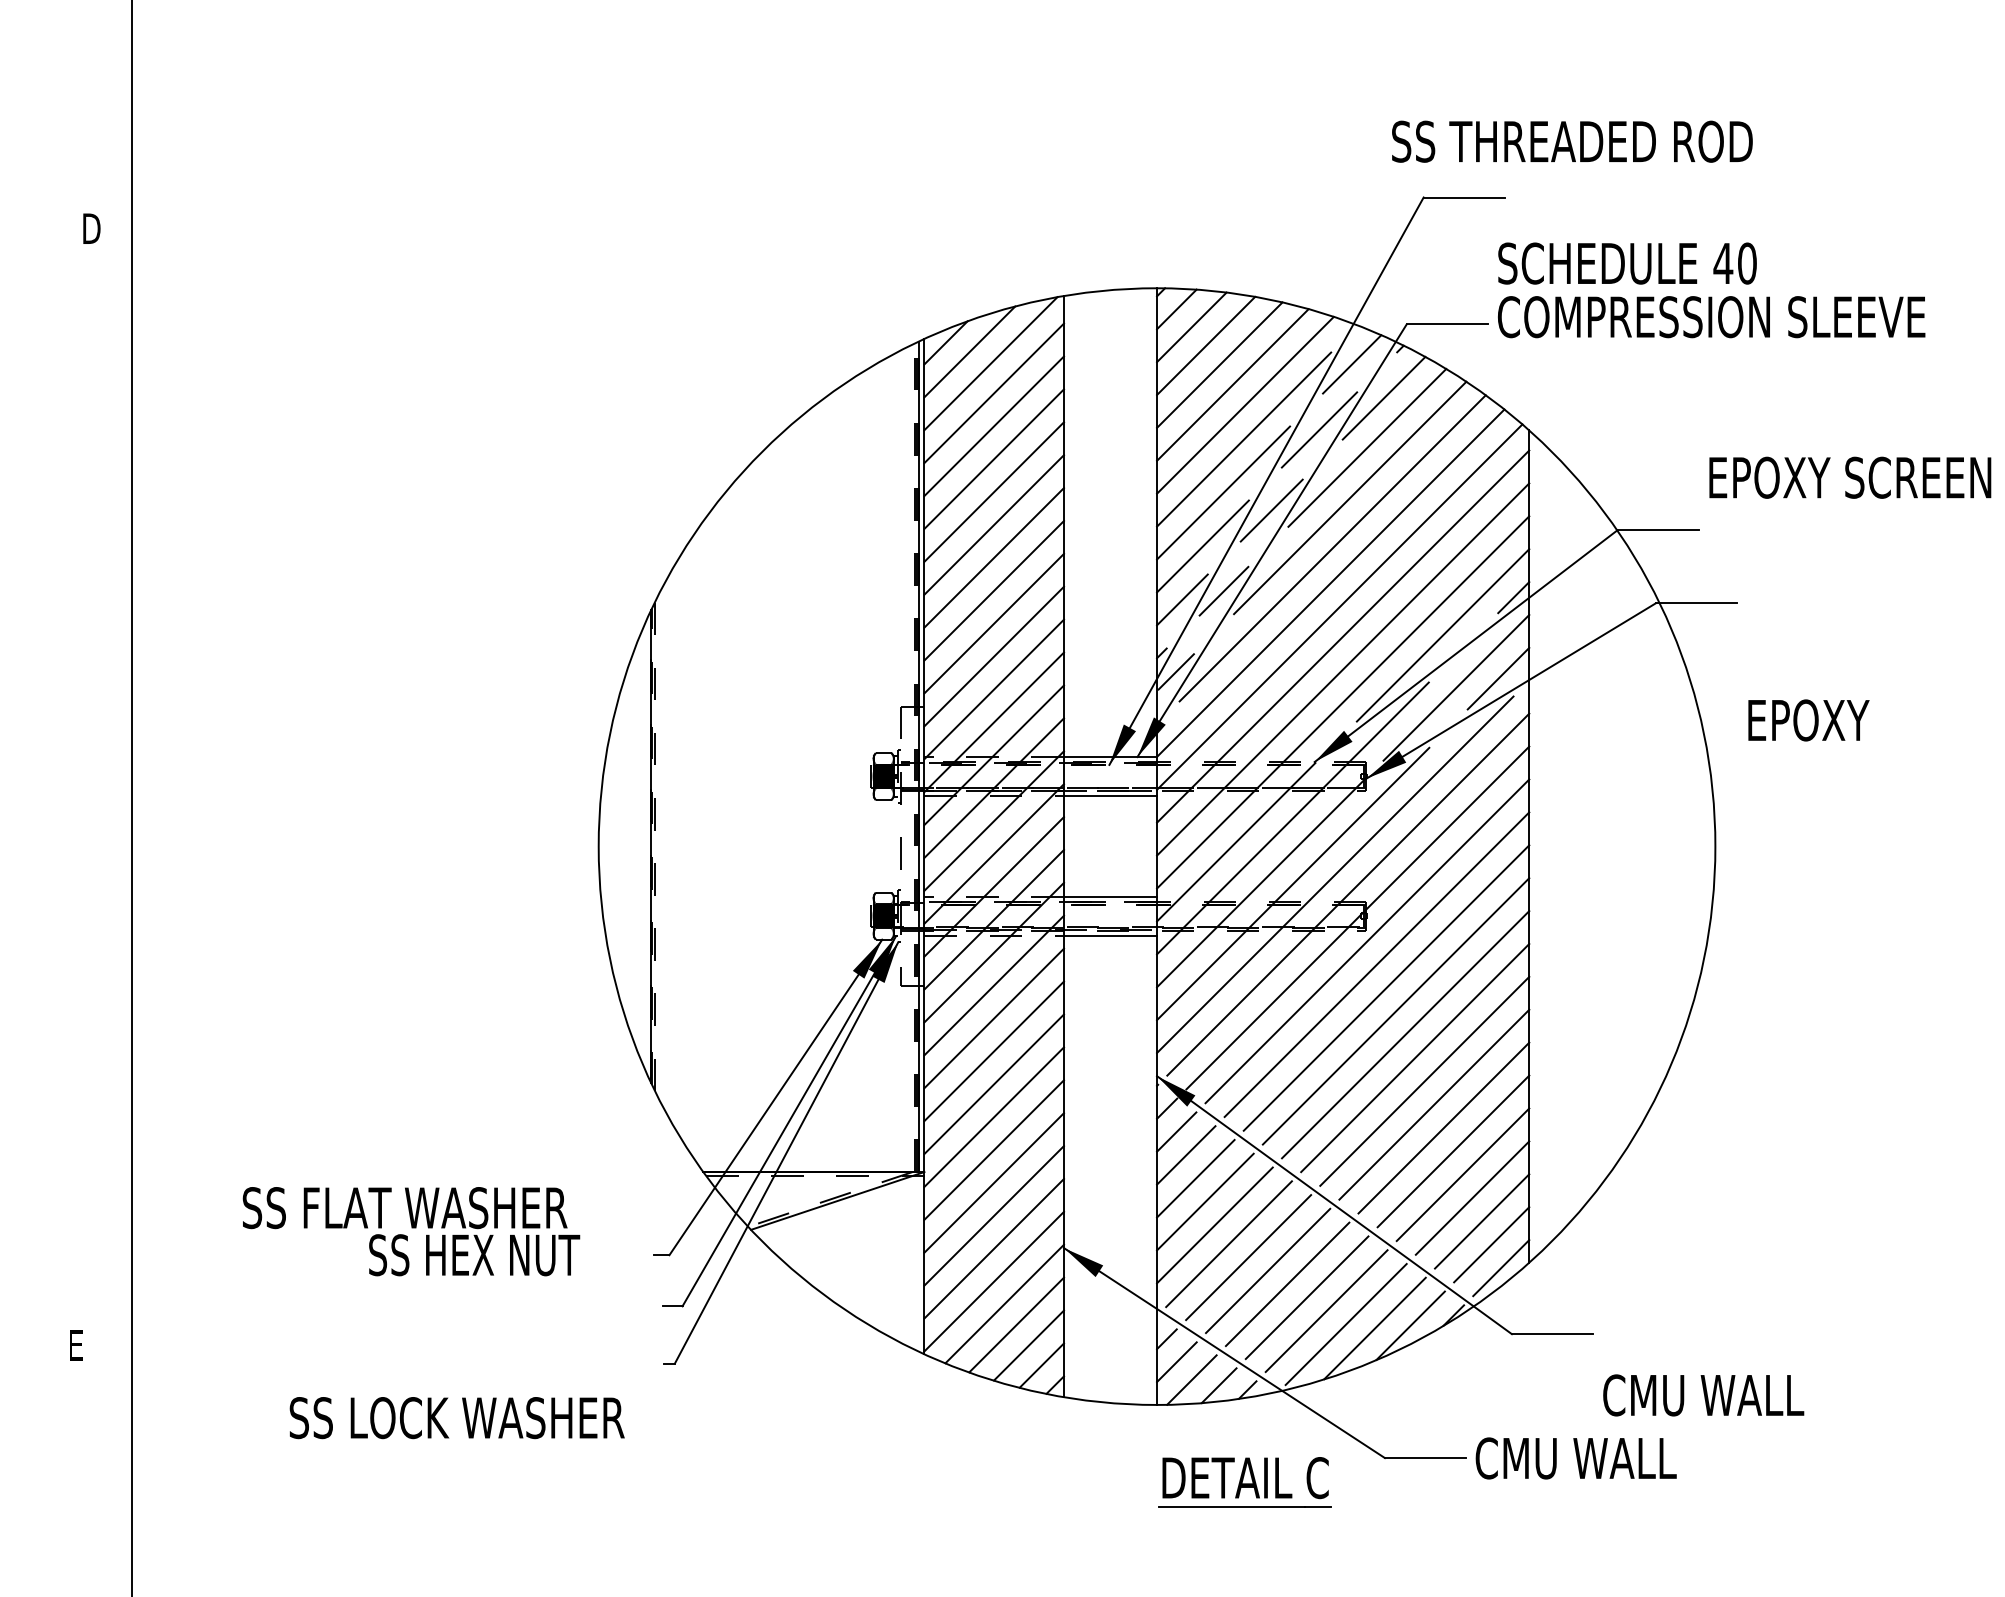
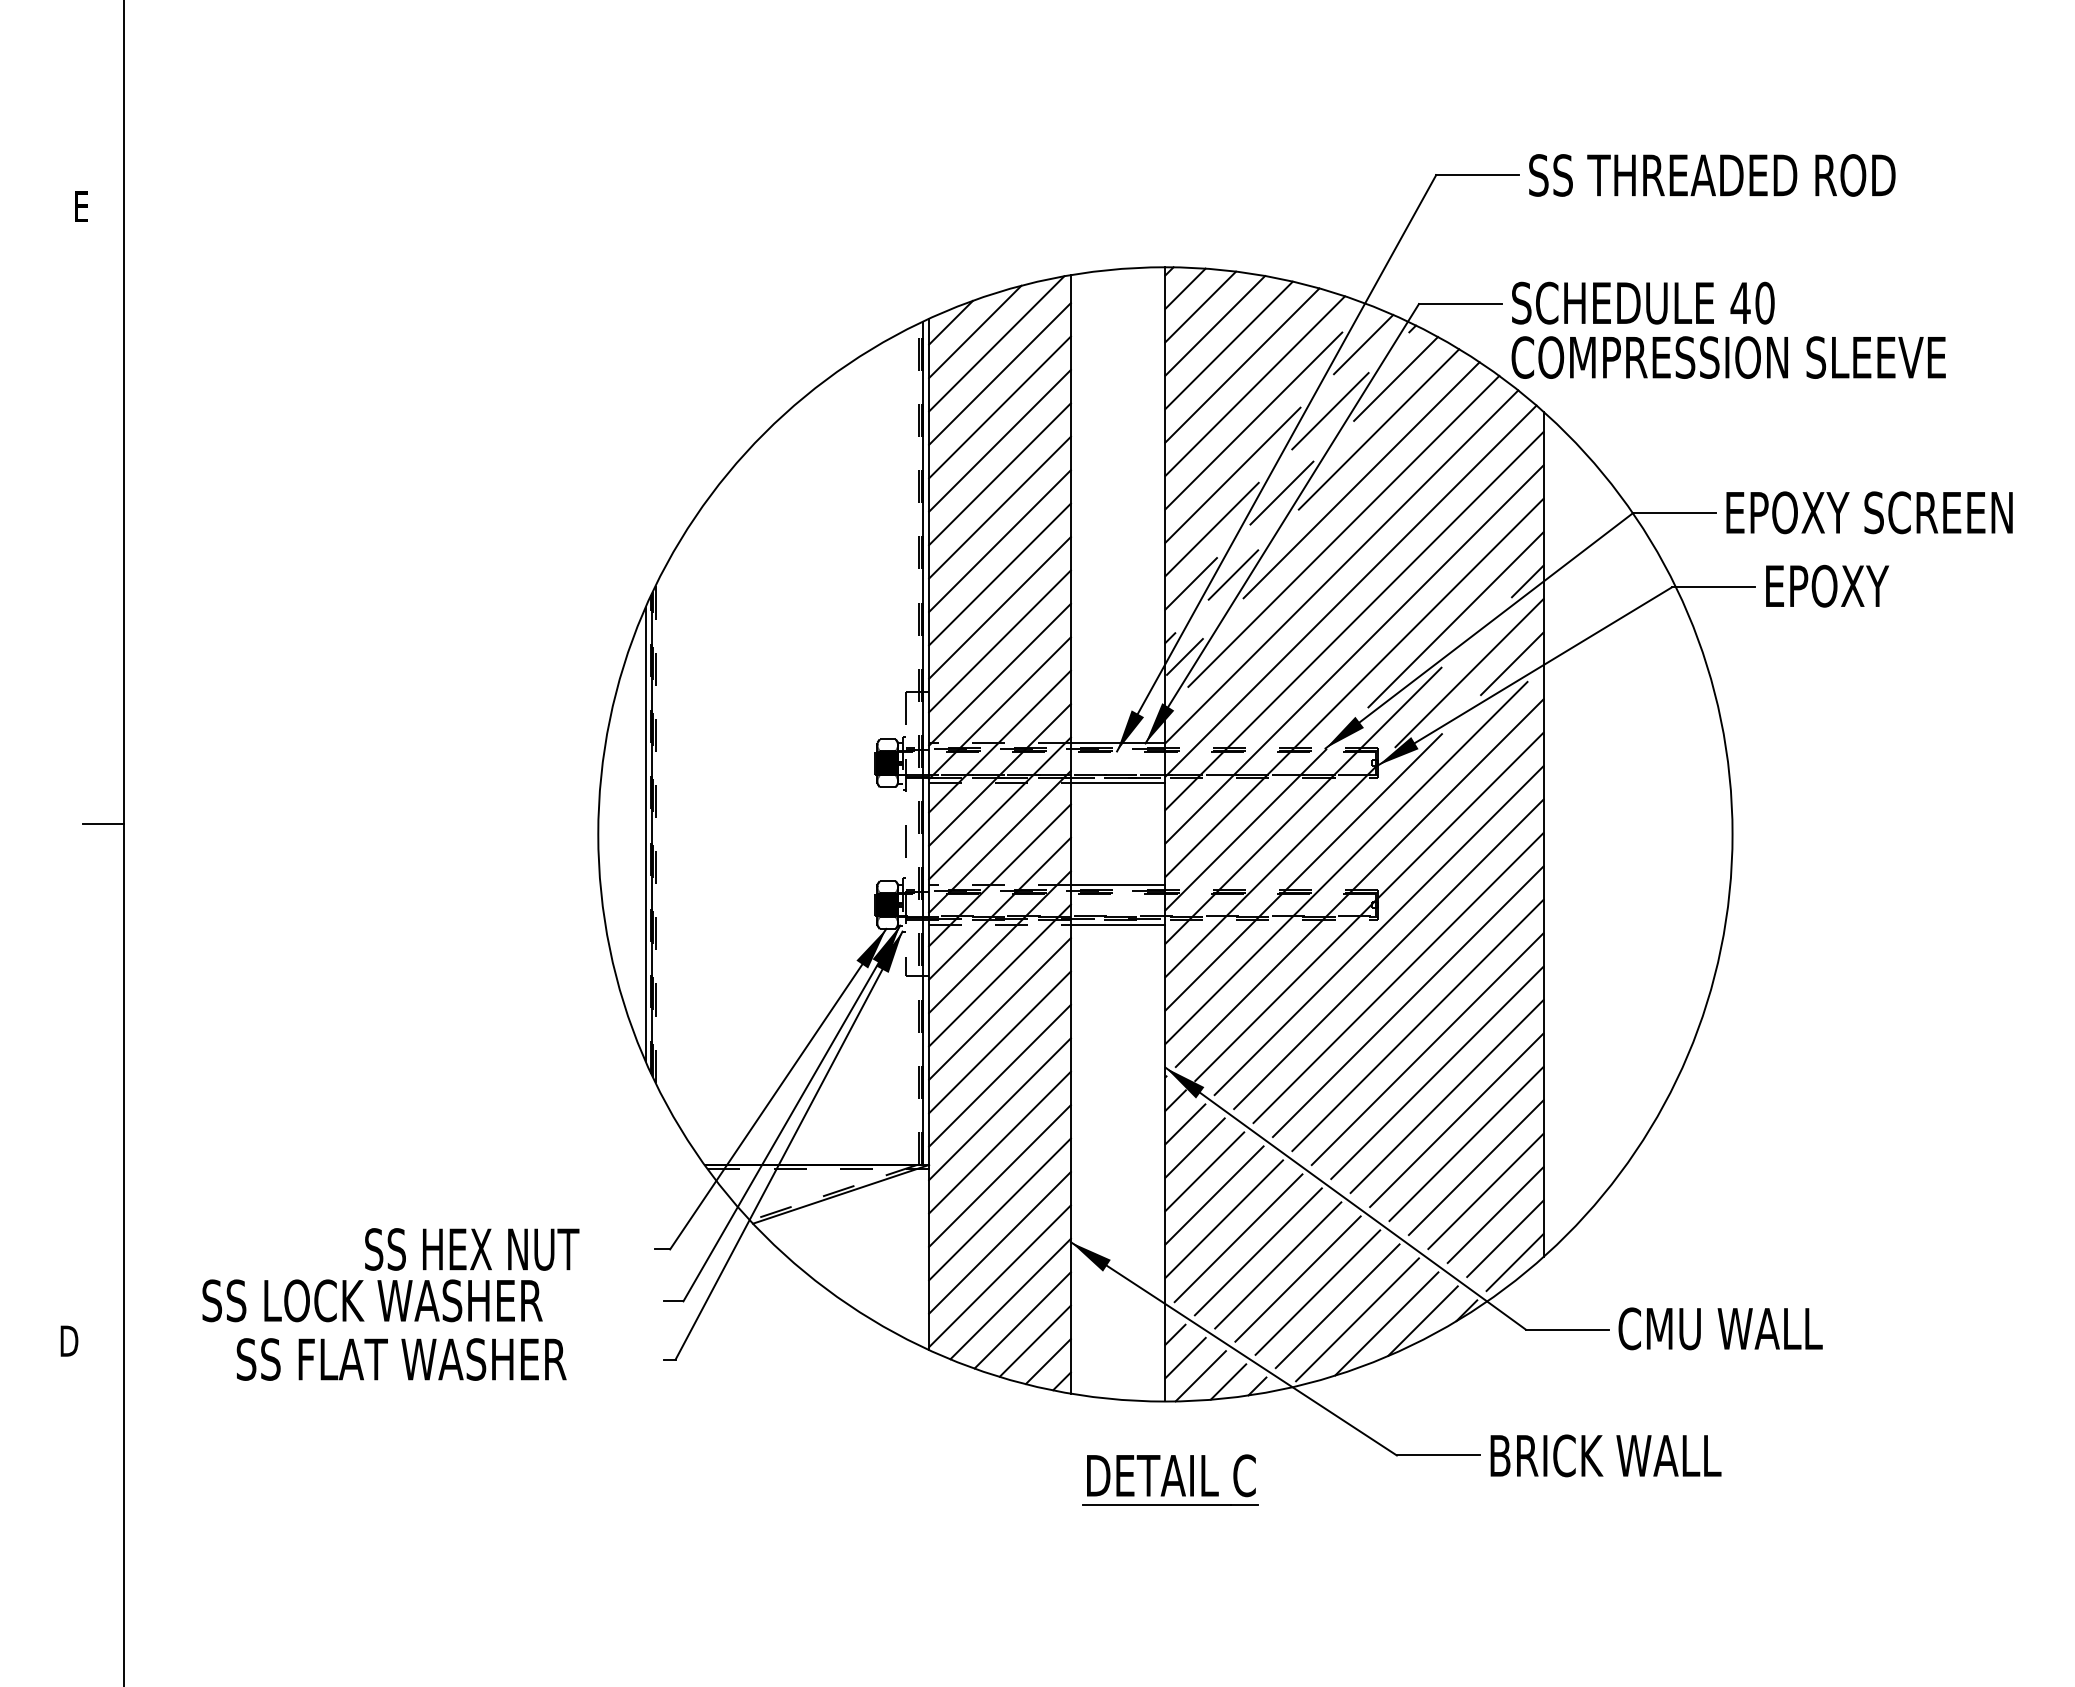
text: (1572, 141) -> (1712, 175), moved
text: (91, 228) -> (83, 206), D -> E
text: (1711, 289) -> (1728, 329), moved
text: (1850, 477) -> (1869, 512), moved
text: (1808, 719) -> (1827, 585), moved
line: (110, 836) -> (102, 824), added
line: (645, 845) -> (645, 833), added
text: (404, 1208) -> (401, 1359), moved
text: (78, 1344) -> (69, 1340), E -> D
text: (1703, 1395) -> (1720, 1328), moved
text: (457, 1417) -> (372, 1300), moved
text: (1590, 1458) -> (1605, 1455), CMU WALL -> BRICK WALL
part: (1244, 1481) -> (1170, 1479), moved

